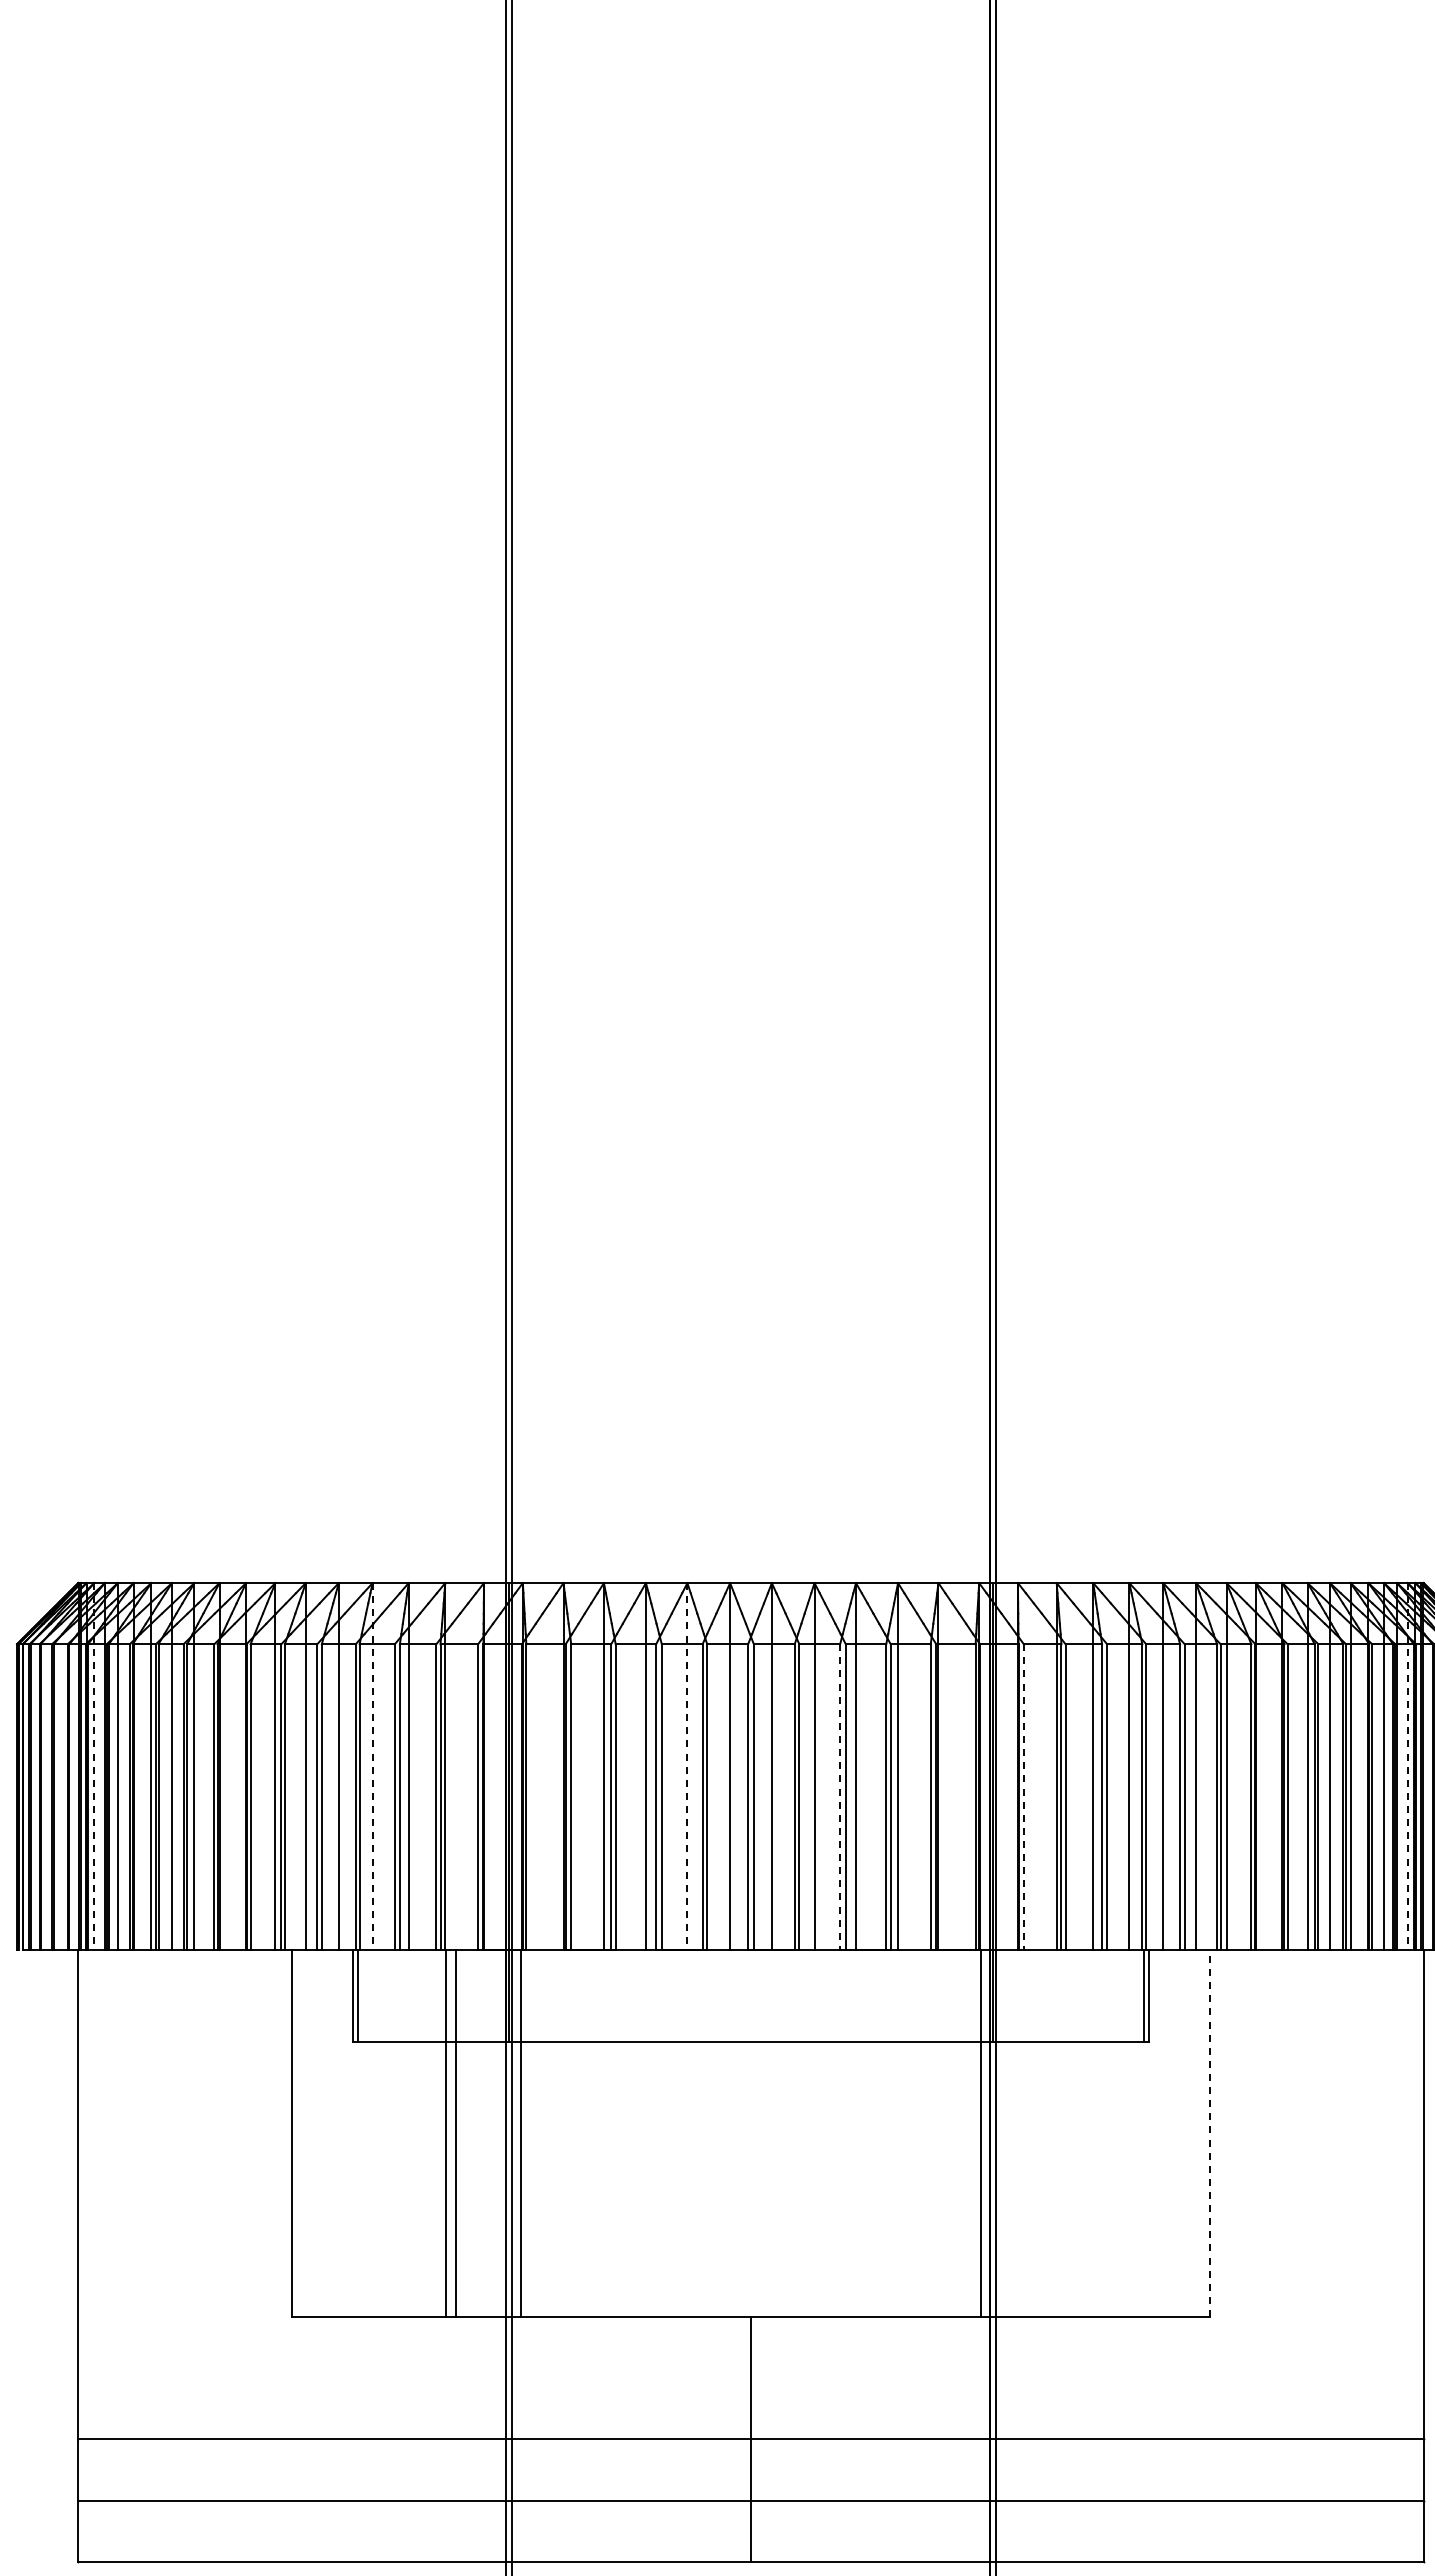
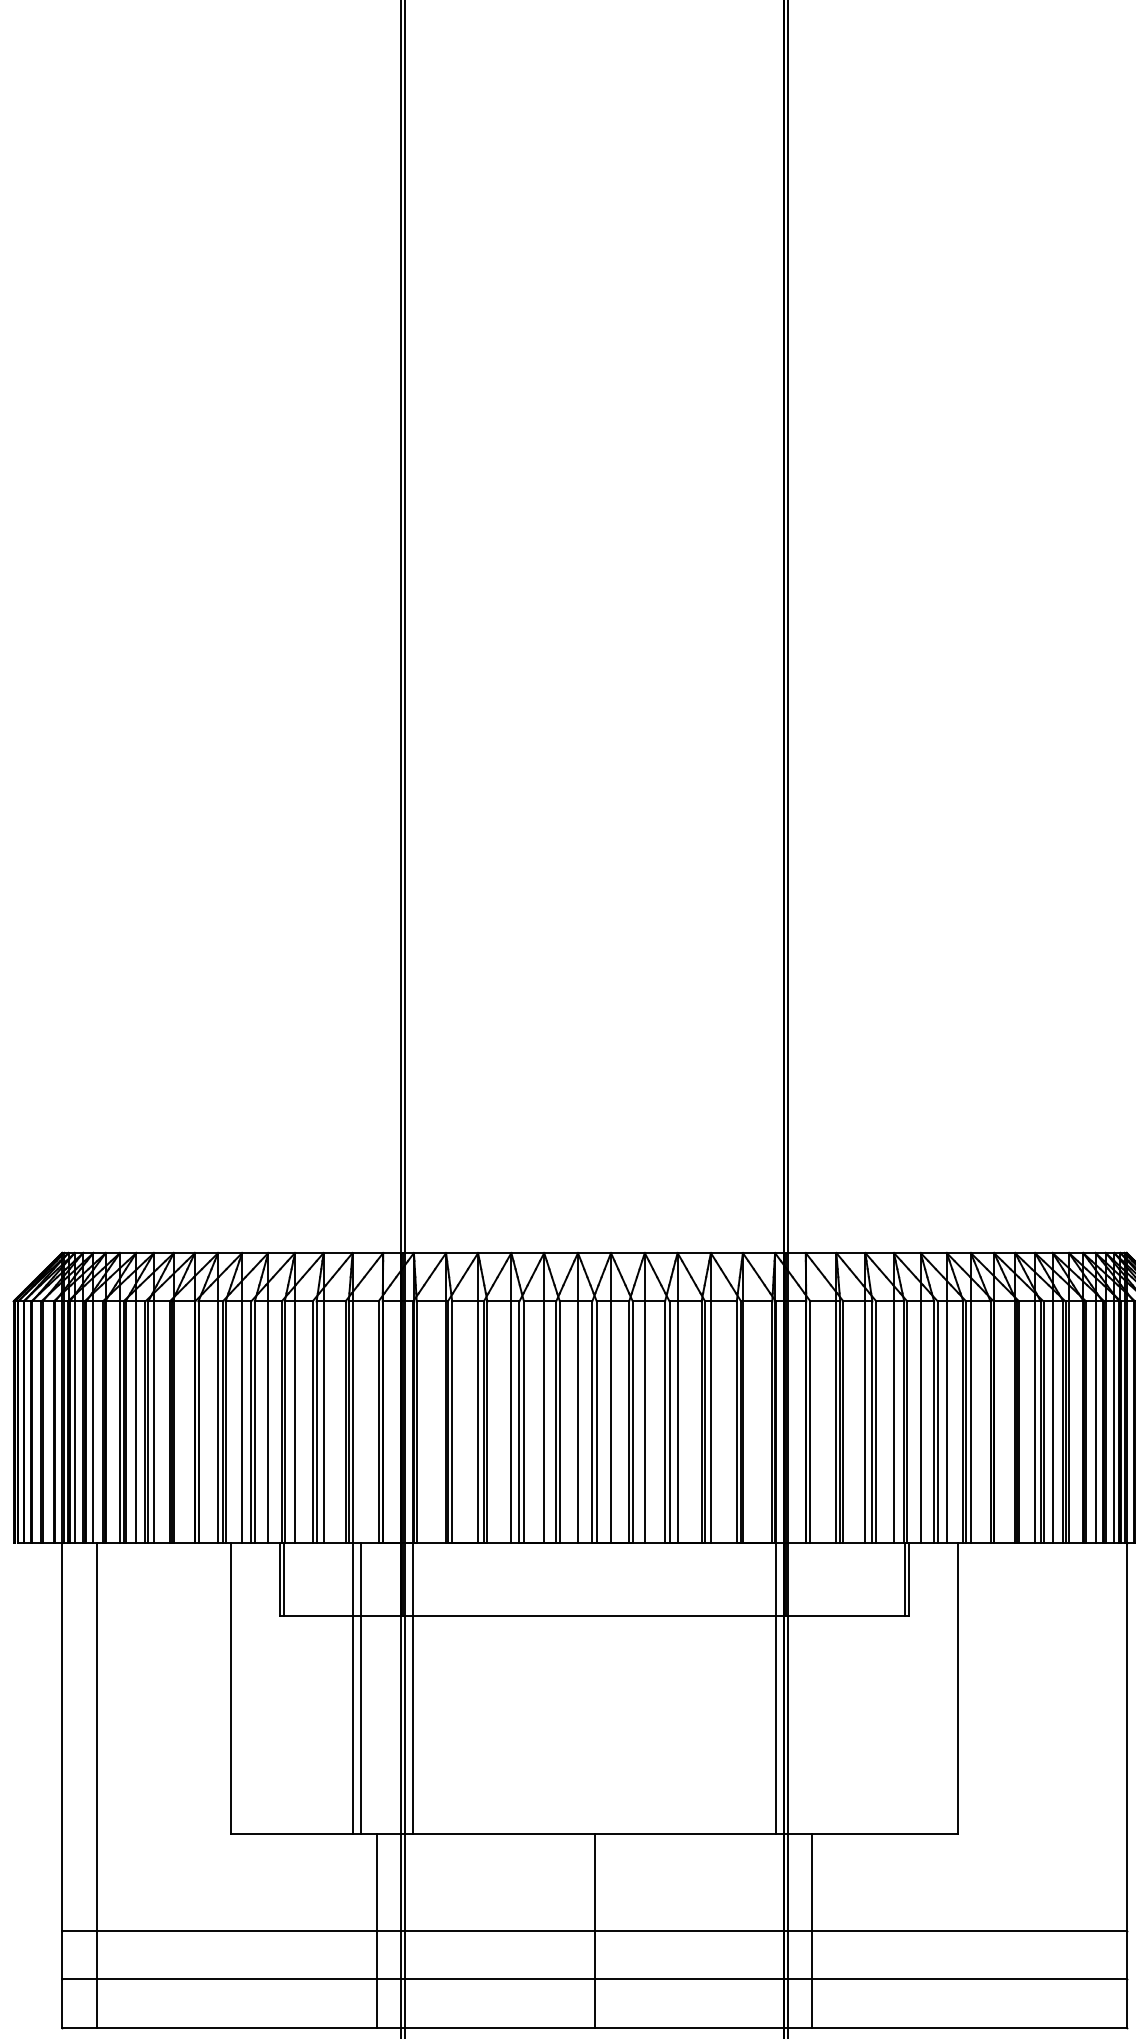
line: (94, 1767) -> (74, 1398), dashed -> solid
line: (372, 1767) -> (294, 1398), dashed -> solid
line: (687, 1767) -> (544, 1398), dashed -> solid
line: (1407, 1767) -> (1114, 1398), dashed -> solid
line: (840, 1797) -> (665, 1422), dashed -> solid
line: (1023, 1797) -> (810, 1422), dashed -> solid
line: (1210, 2133) -> (958, 1688), dashed -> solid
line: (122, 2255) -> (97, 1785), added
line: (475, 2439) -> (376, 1930), added
line: (1026, 2439) -> (812, 1930), added

